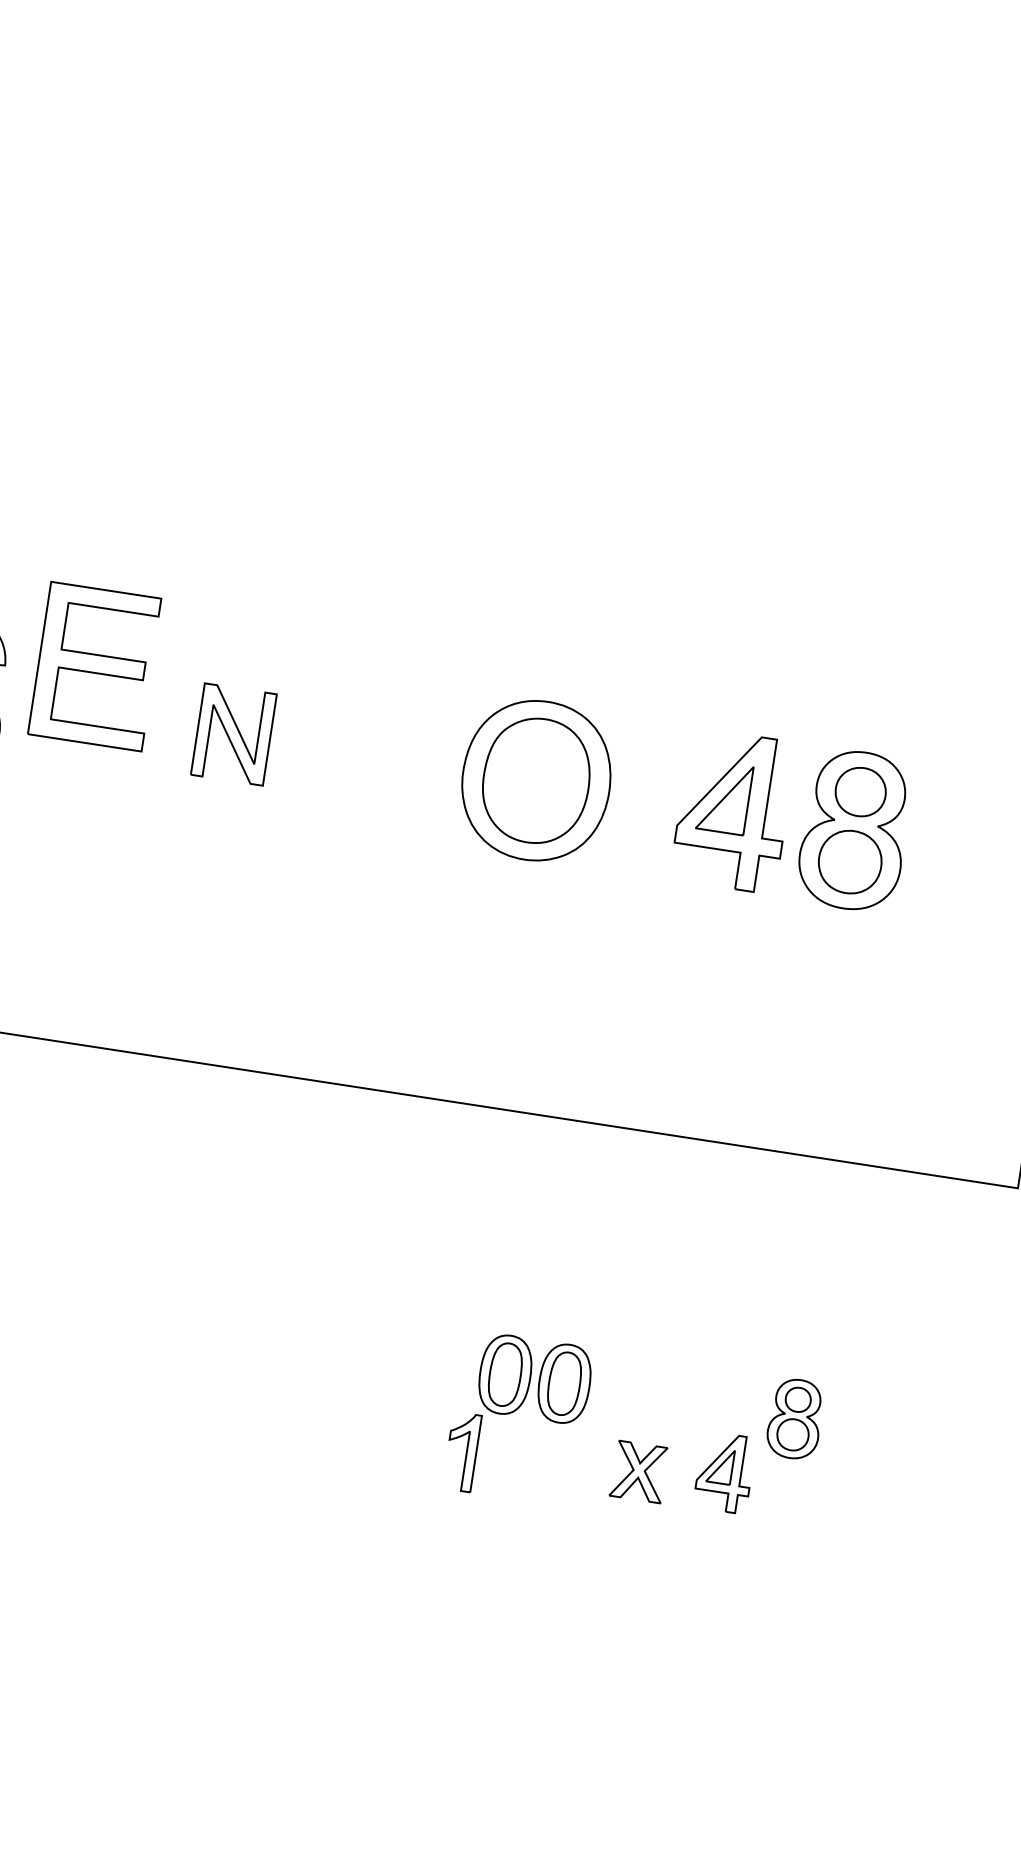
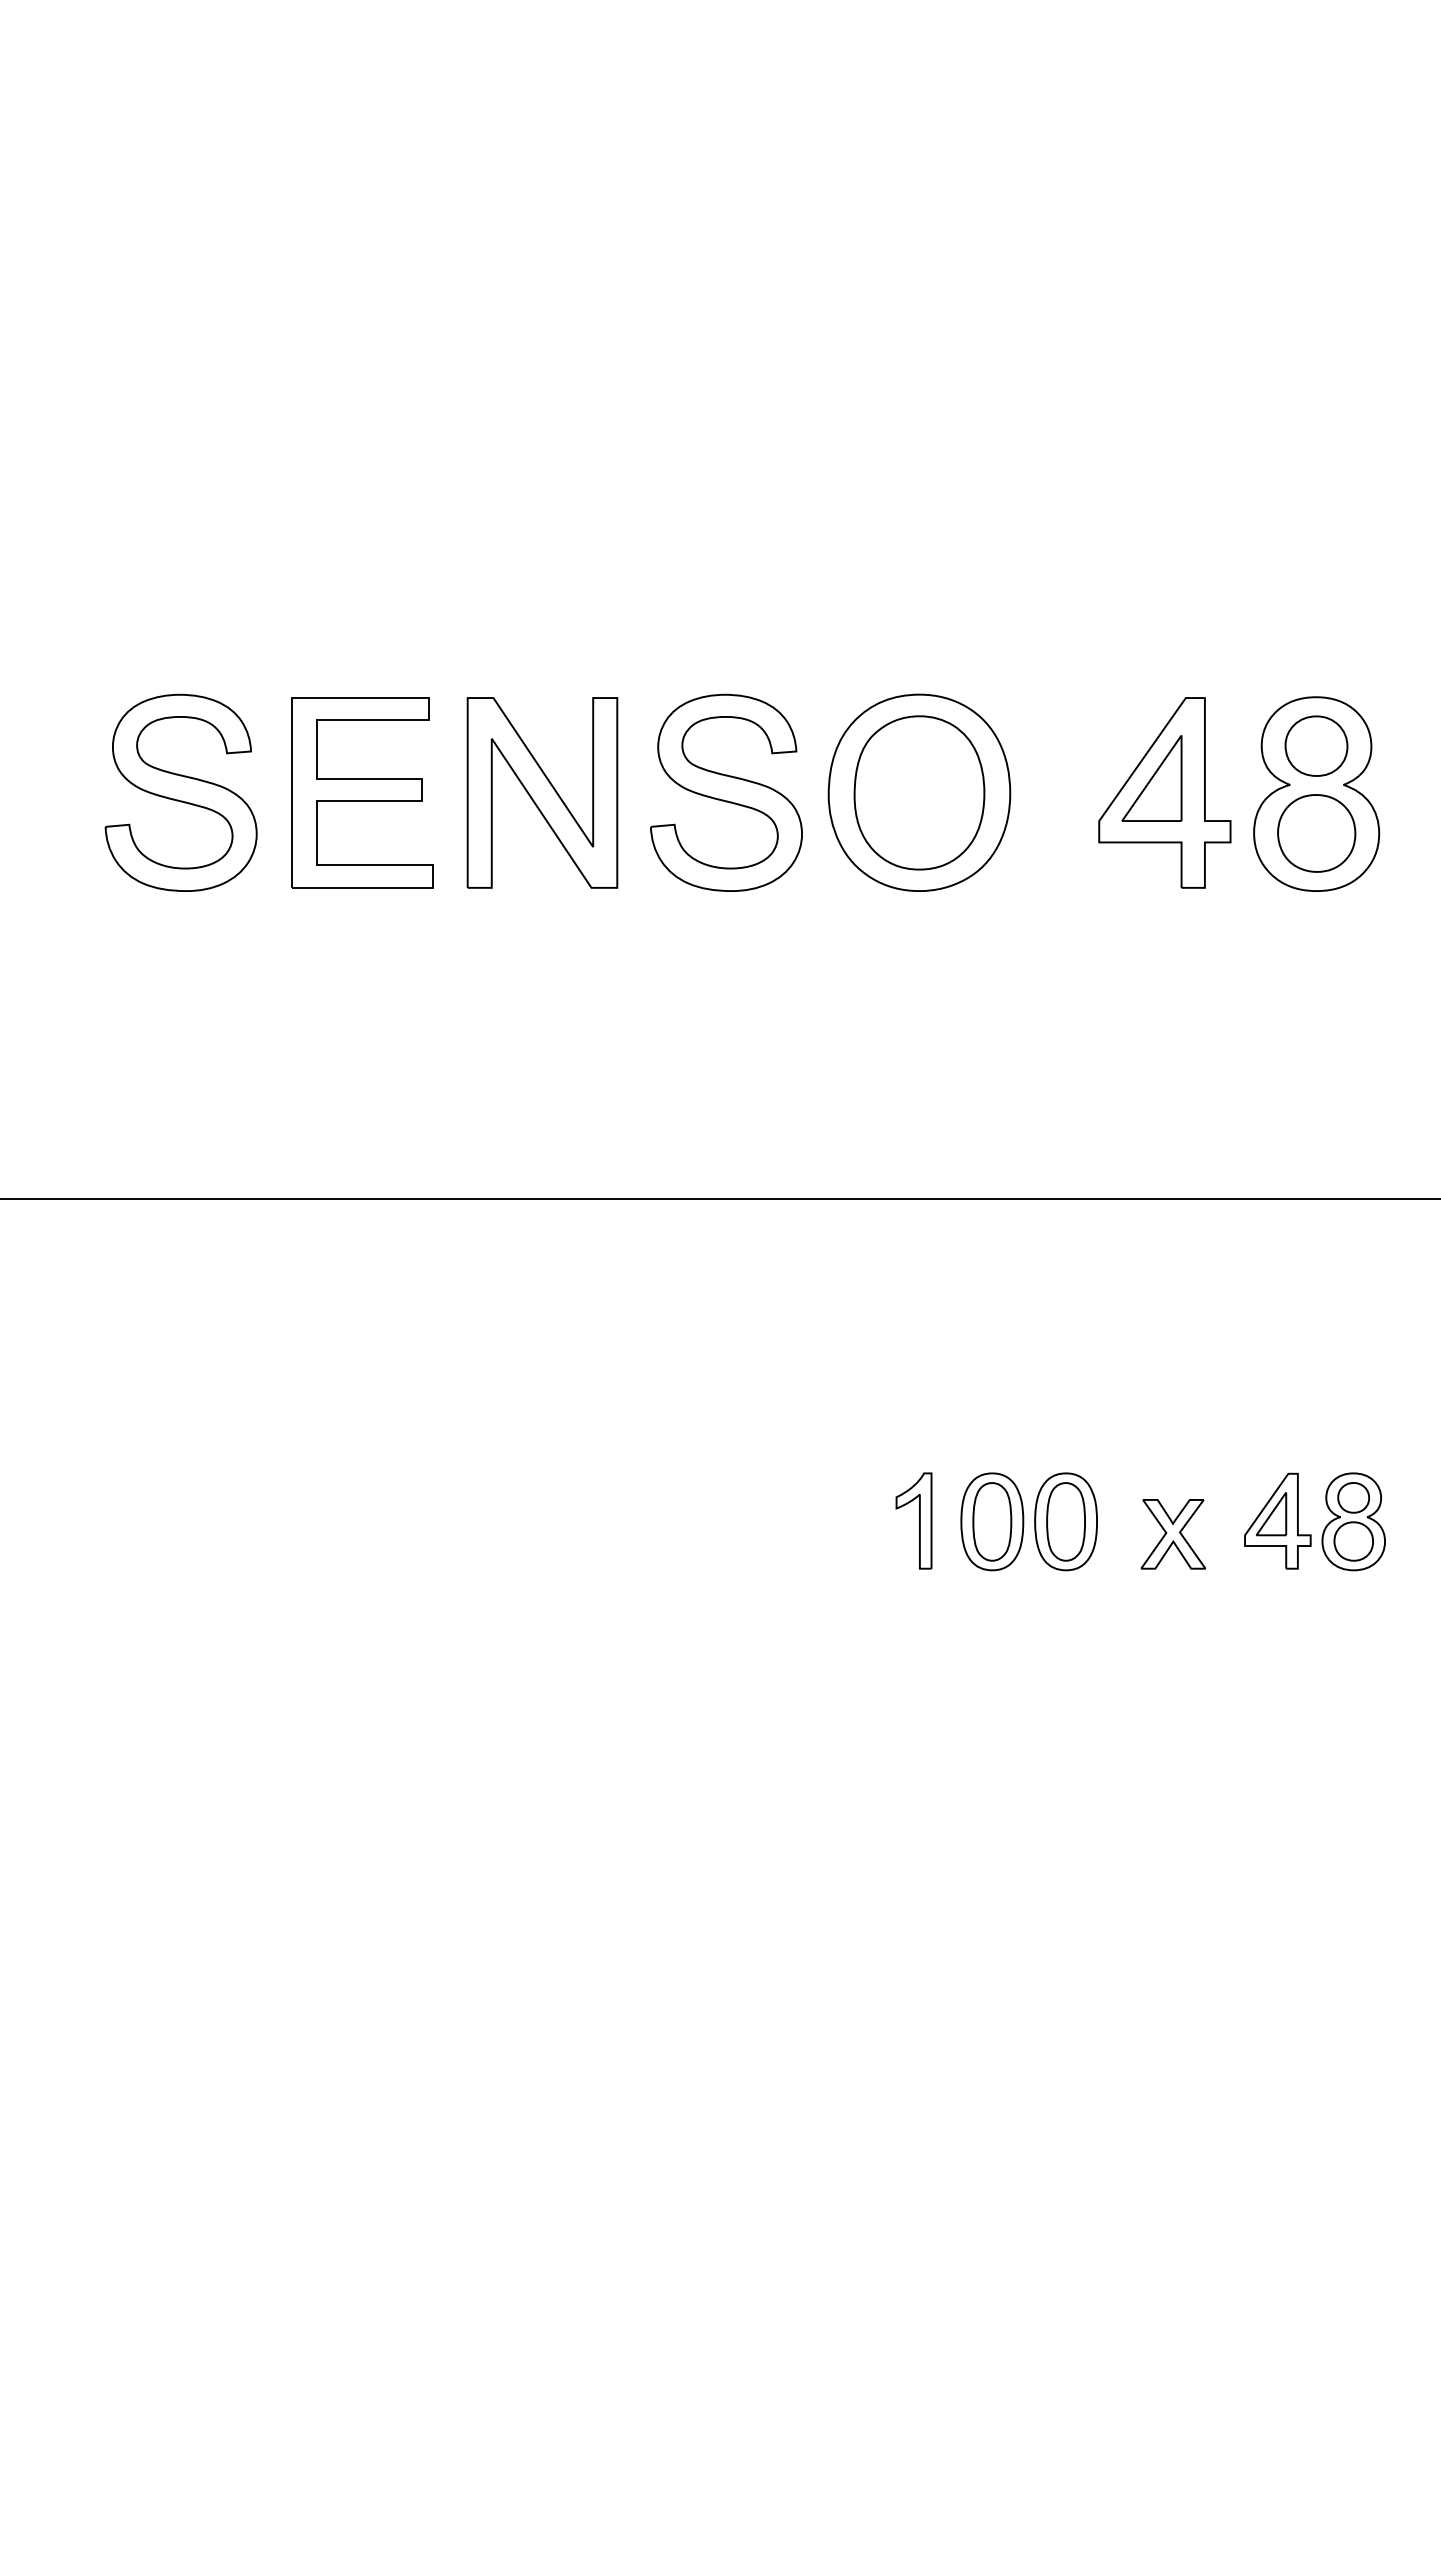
part: (96, 666) -> (362, 792), moved
part: (233, 734) -> (542, 792), size x1.67
part: (381, 756) -> (726, 792), added
part: (461, 1451) -> (913, 1520), moved
part: (639, 1472) -> (1173, 1534), moved
part: (724, 1472) -> (1277, 1520), moved

